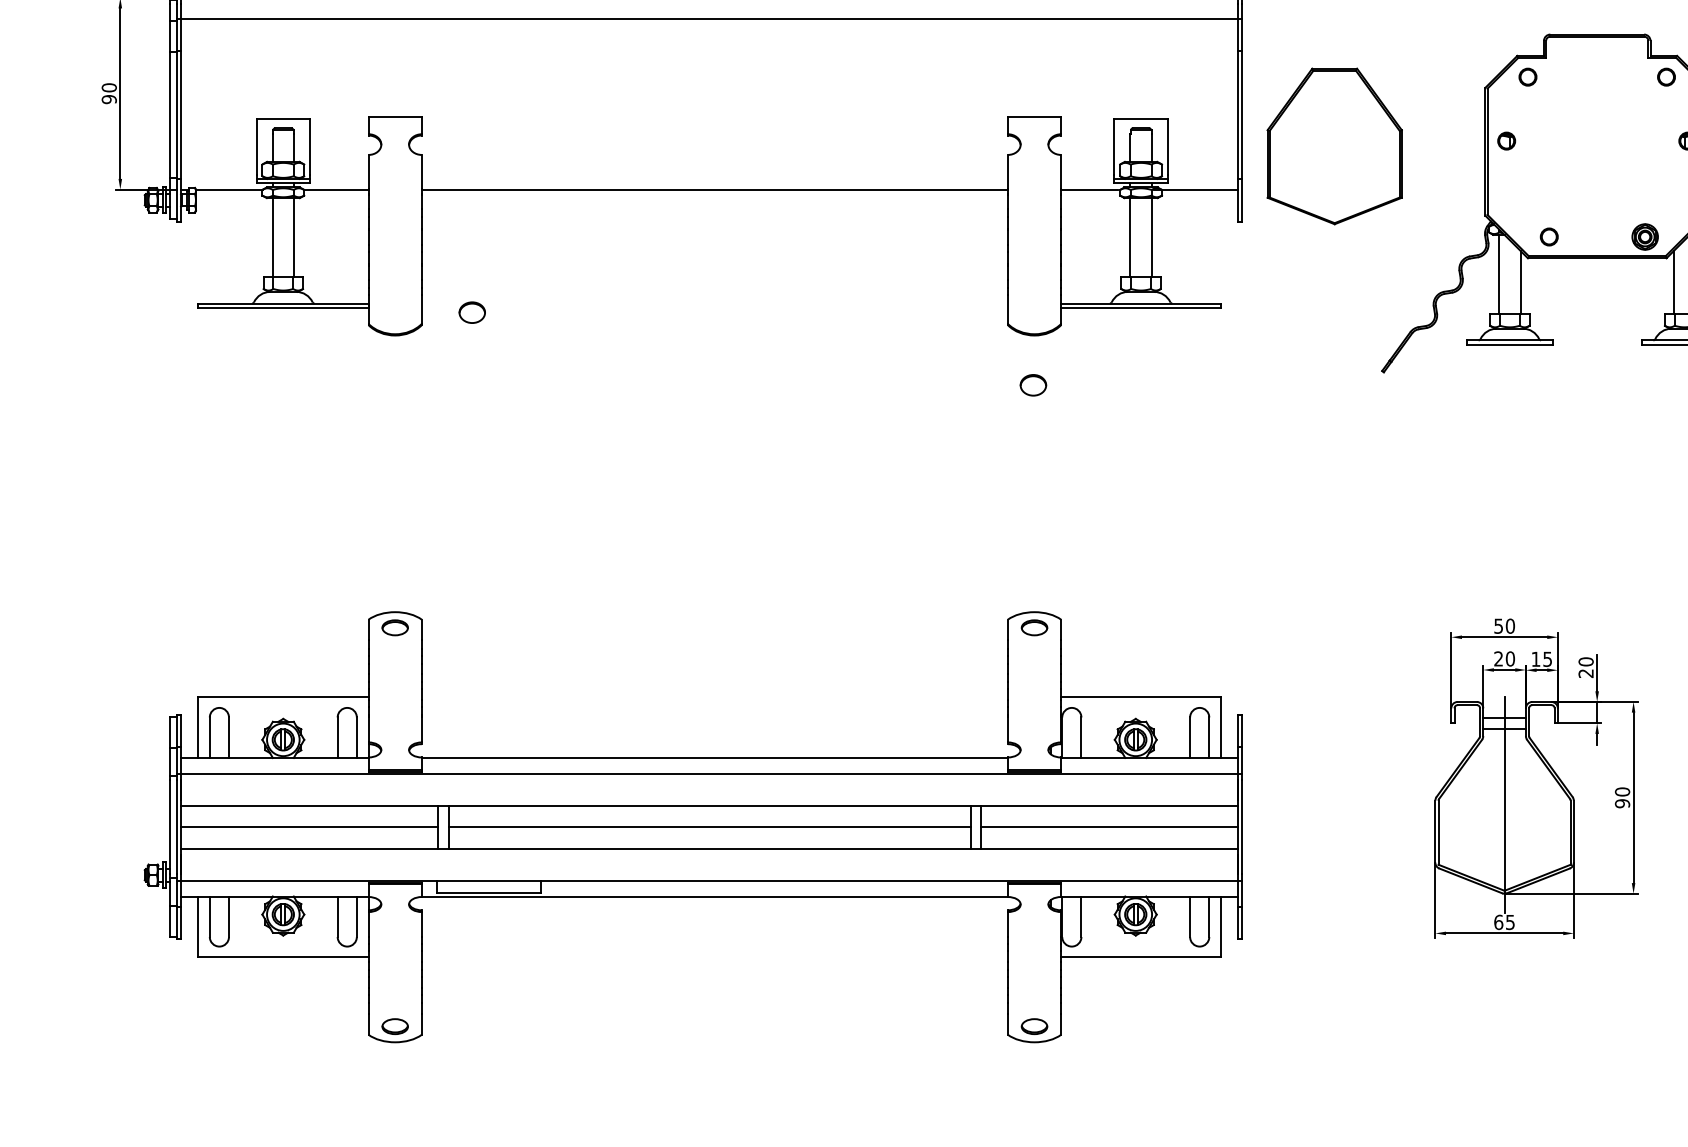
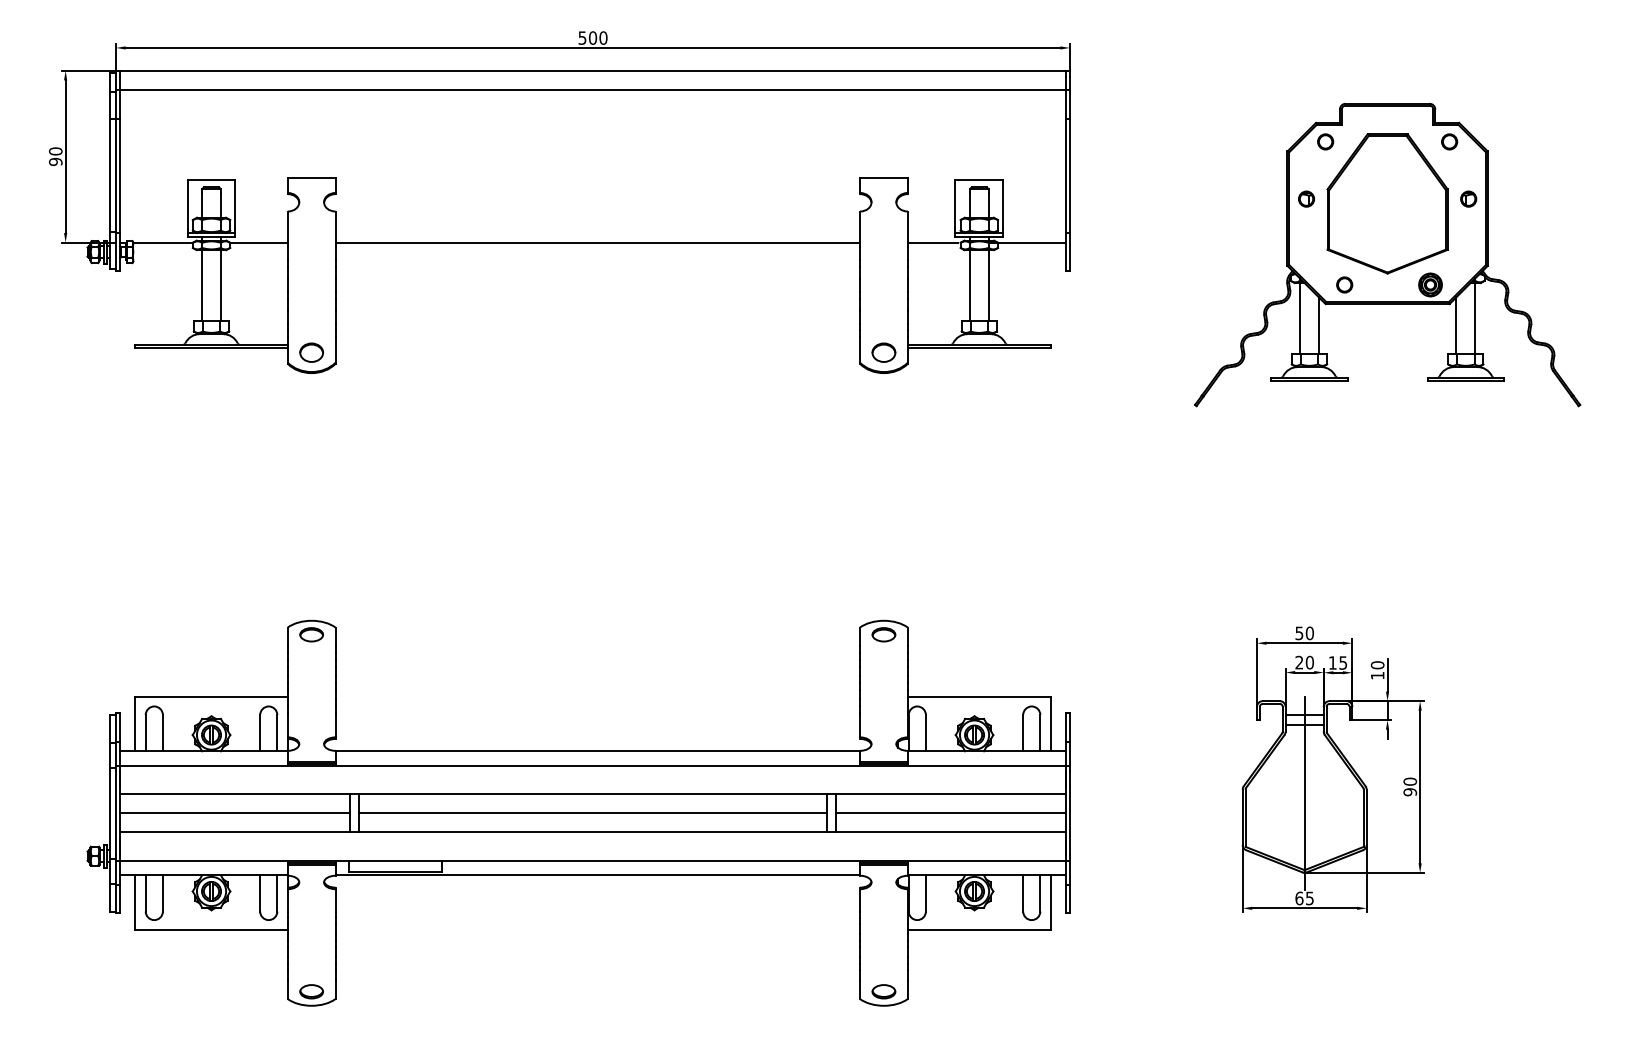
part: (1334, 145) -> (1387, 203), moved
part: (472, 312) -> (311, 352), moved
part: (1032, 385) -> (883, 352), moved
text: (1585, 673) -> (1377, 675), 20 -> 10

